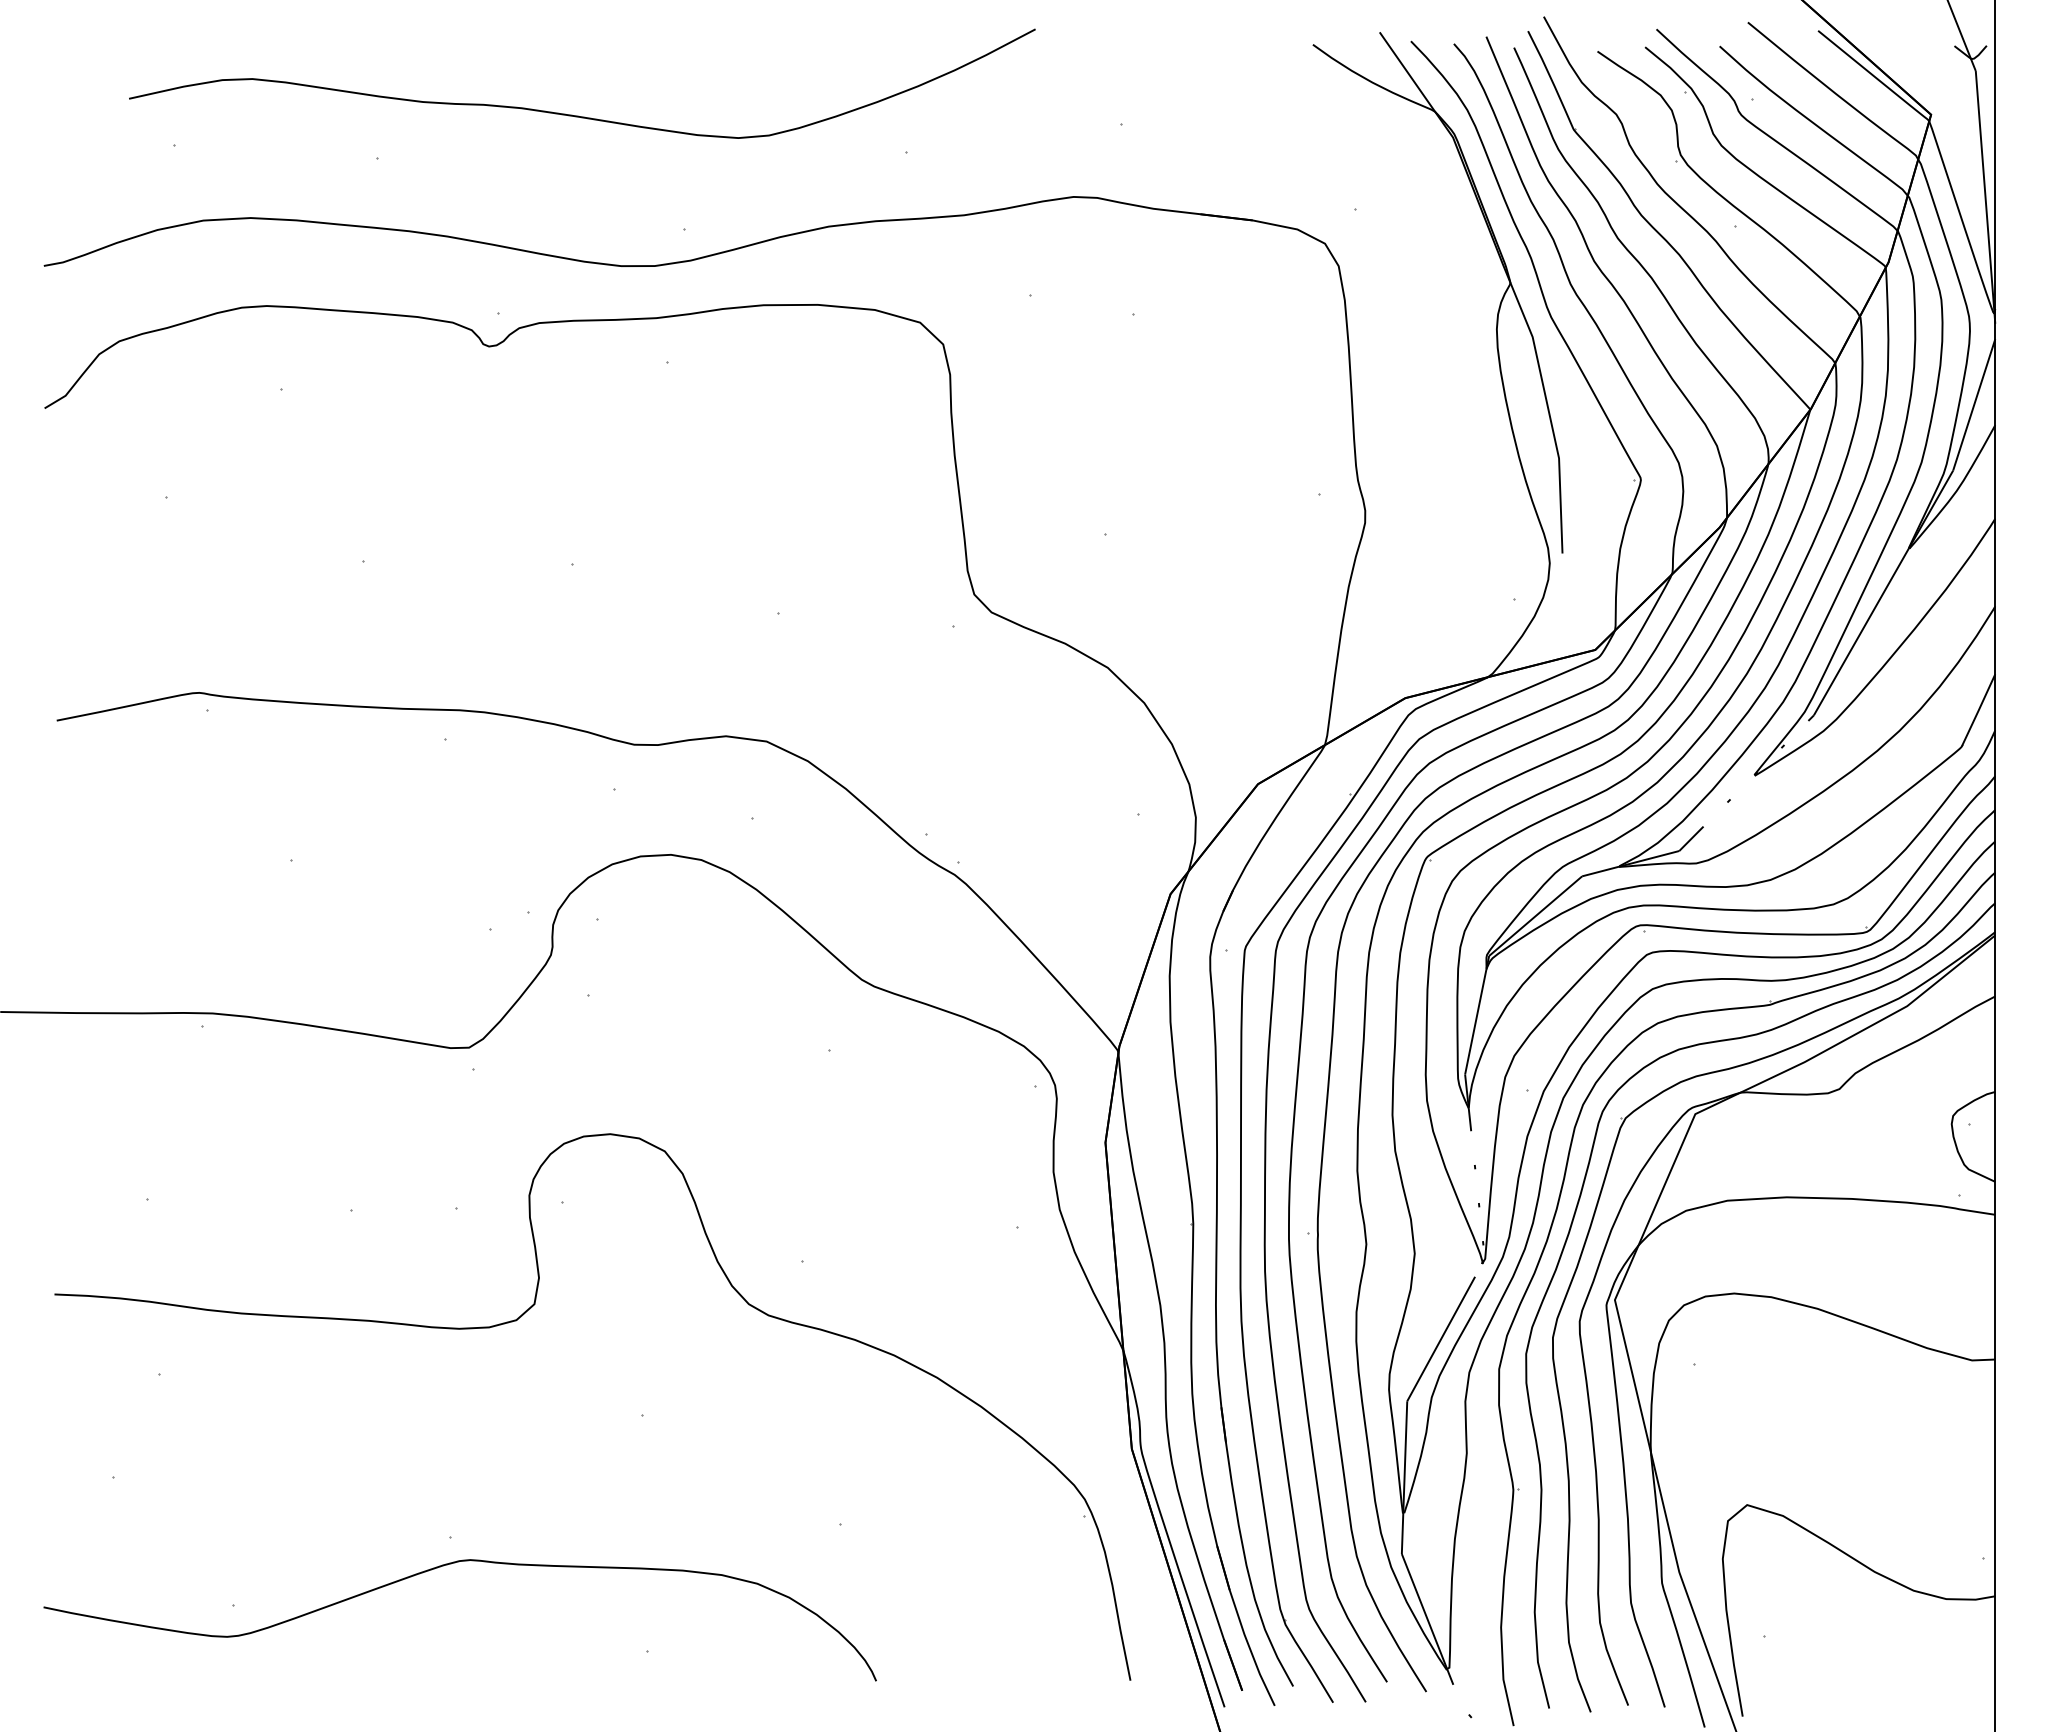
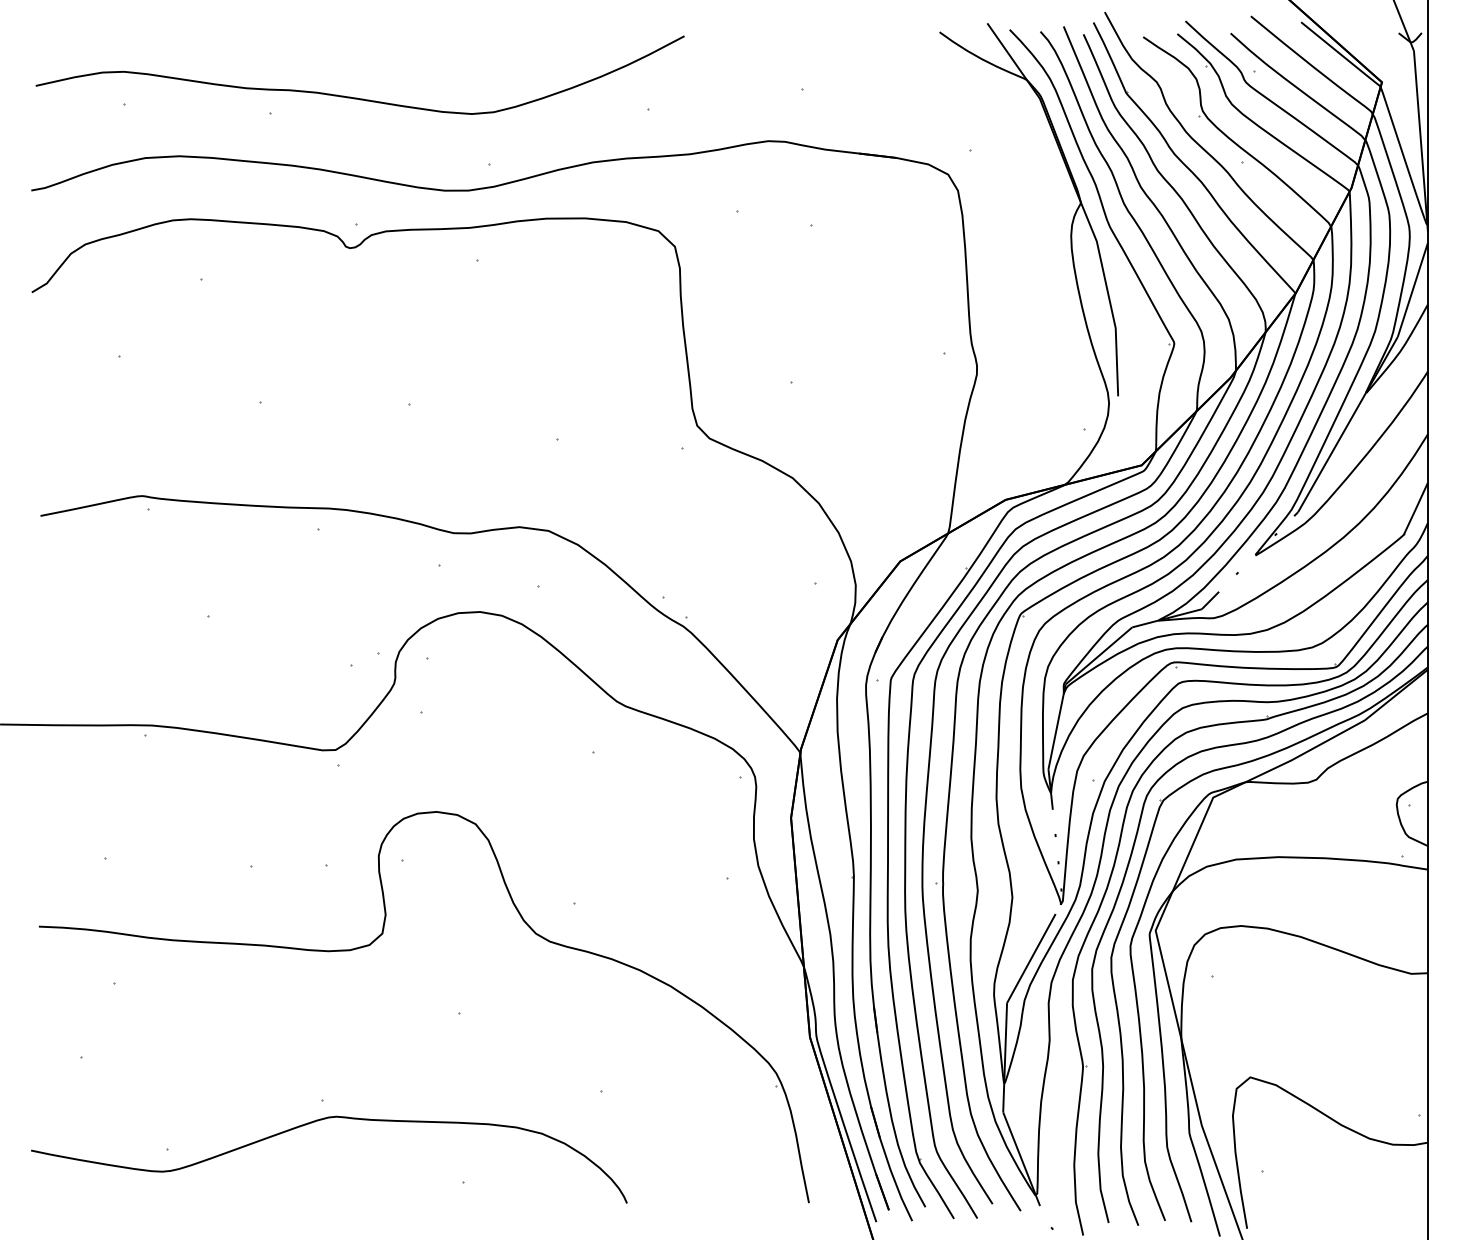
curve: (578, 115) -> (357, 97), moved

